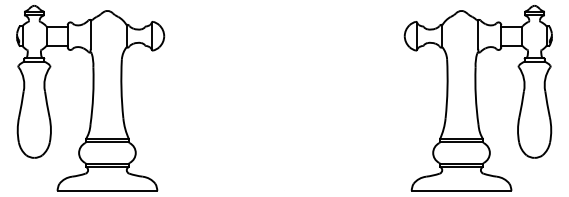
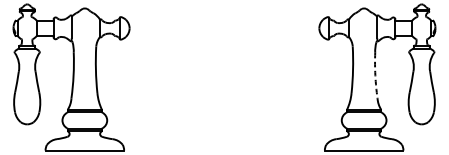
arc: (475, 96) -> (375, 75), solid -> dashed

